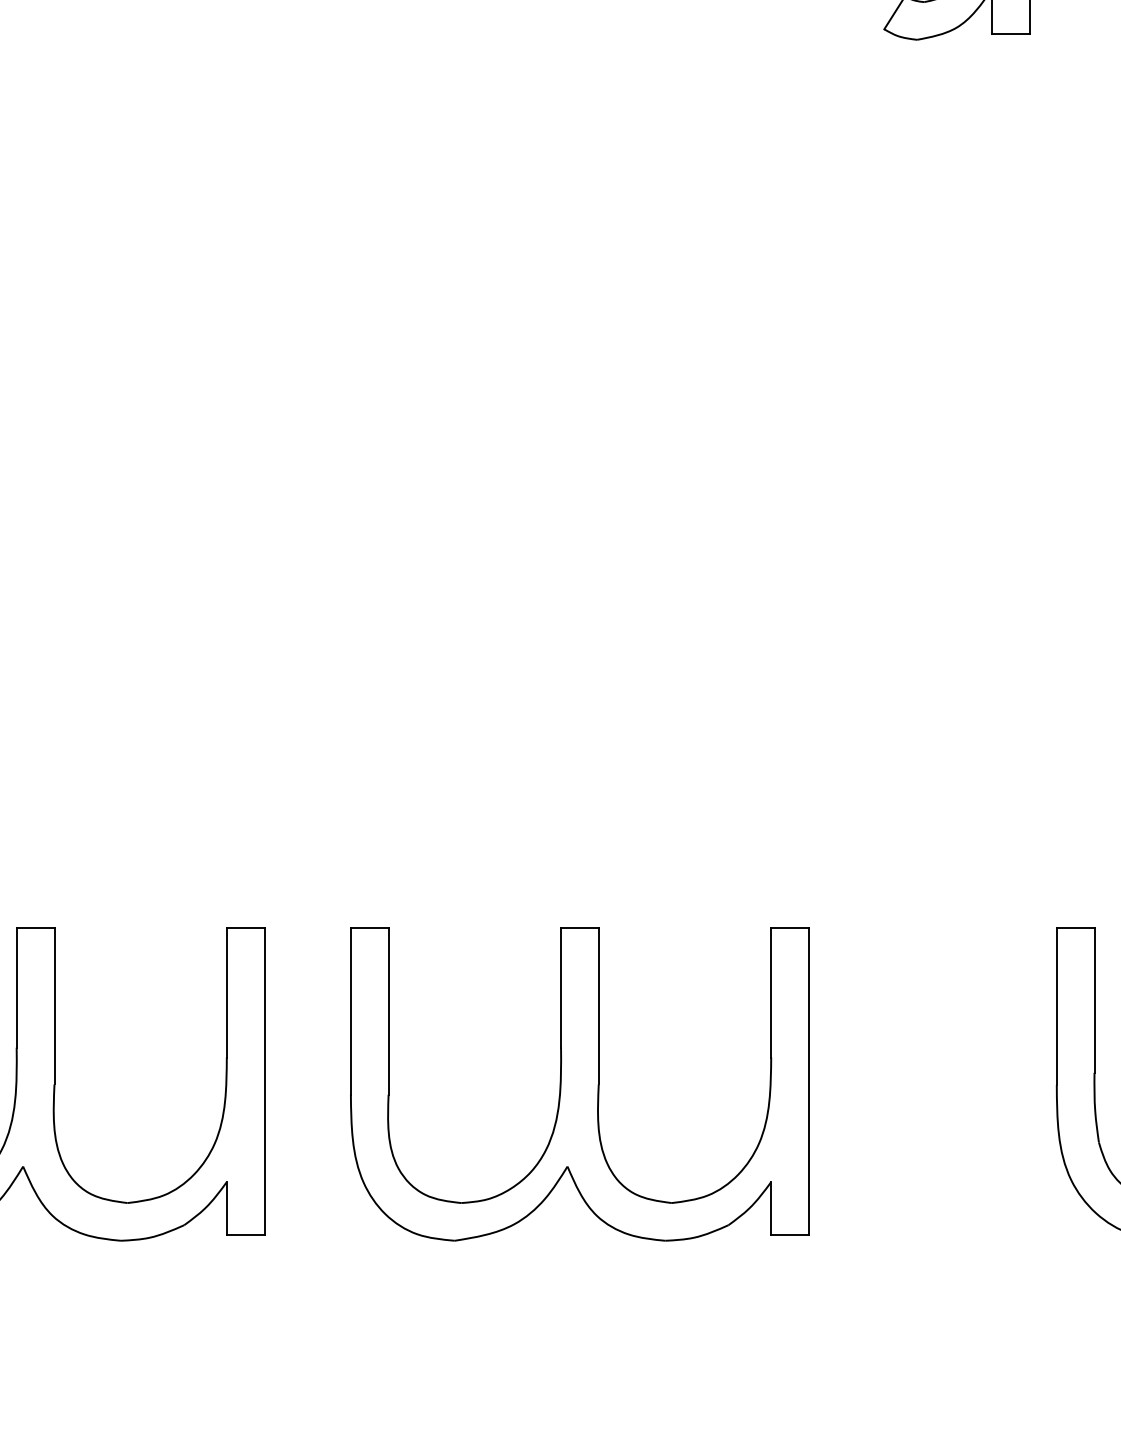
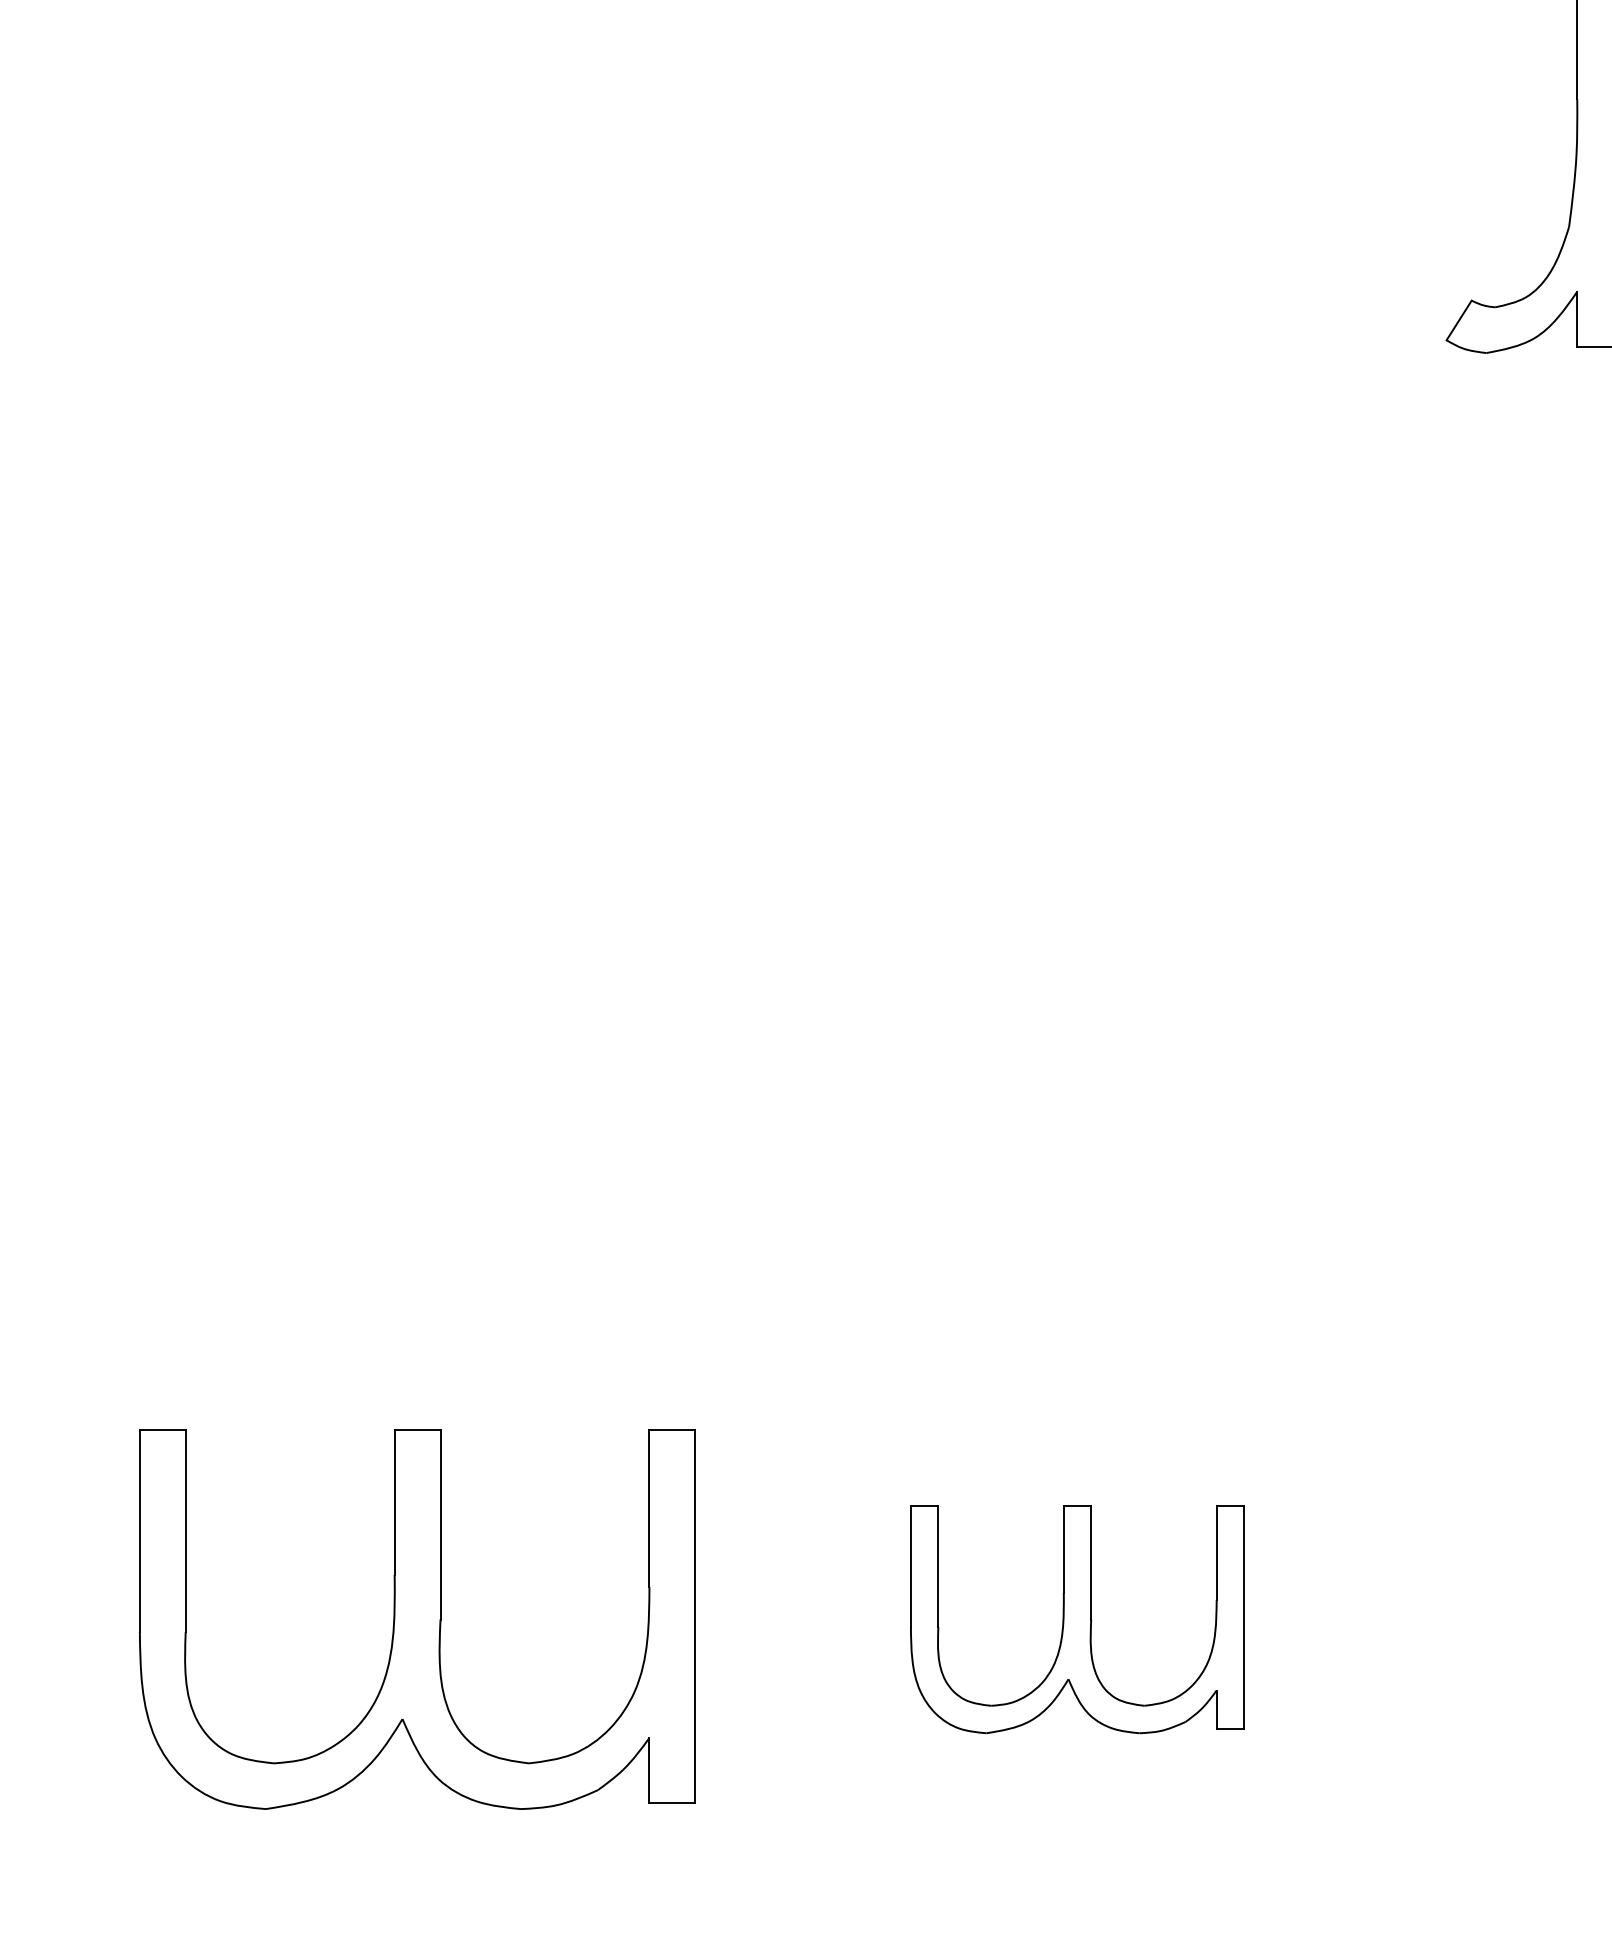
part: (579, 1084) -> (1077, 1619), size x0.6

